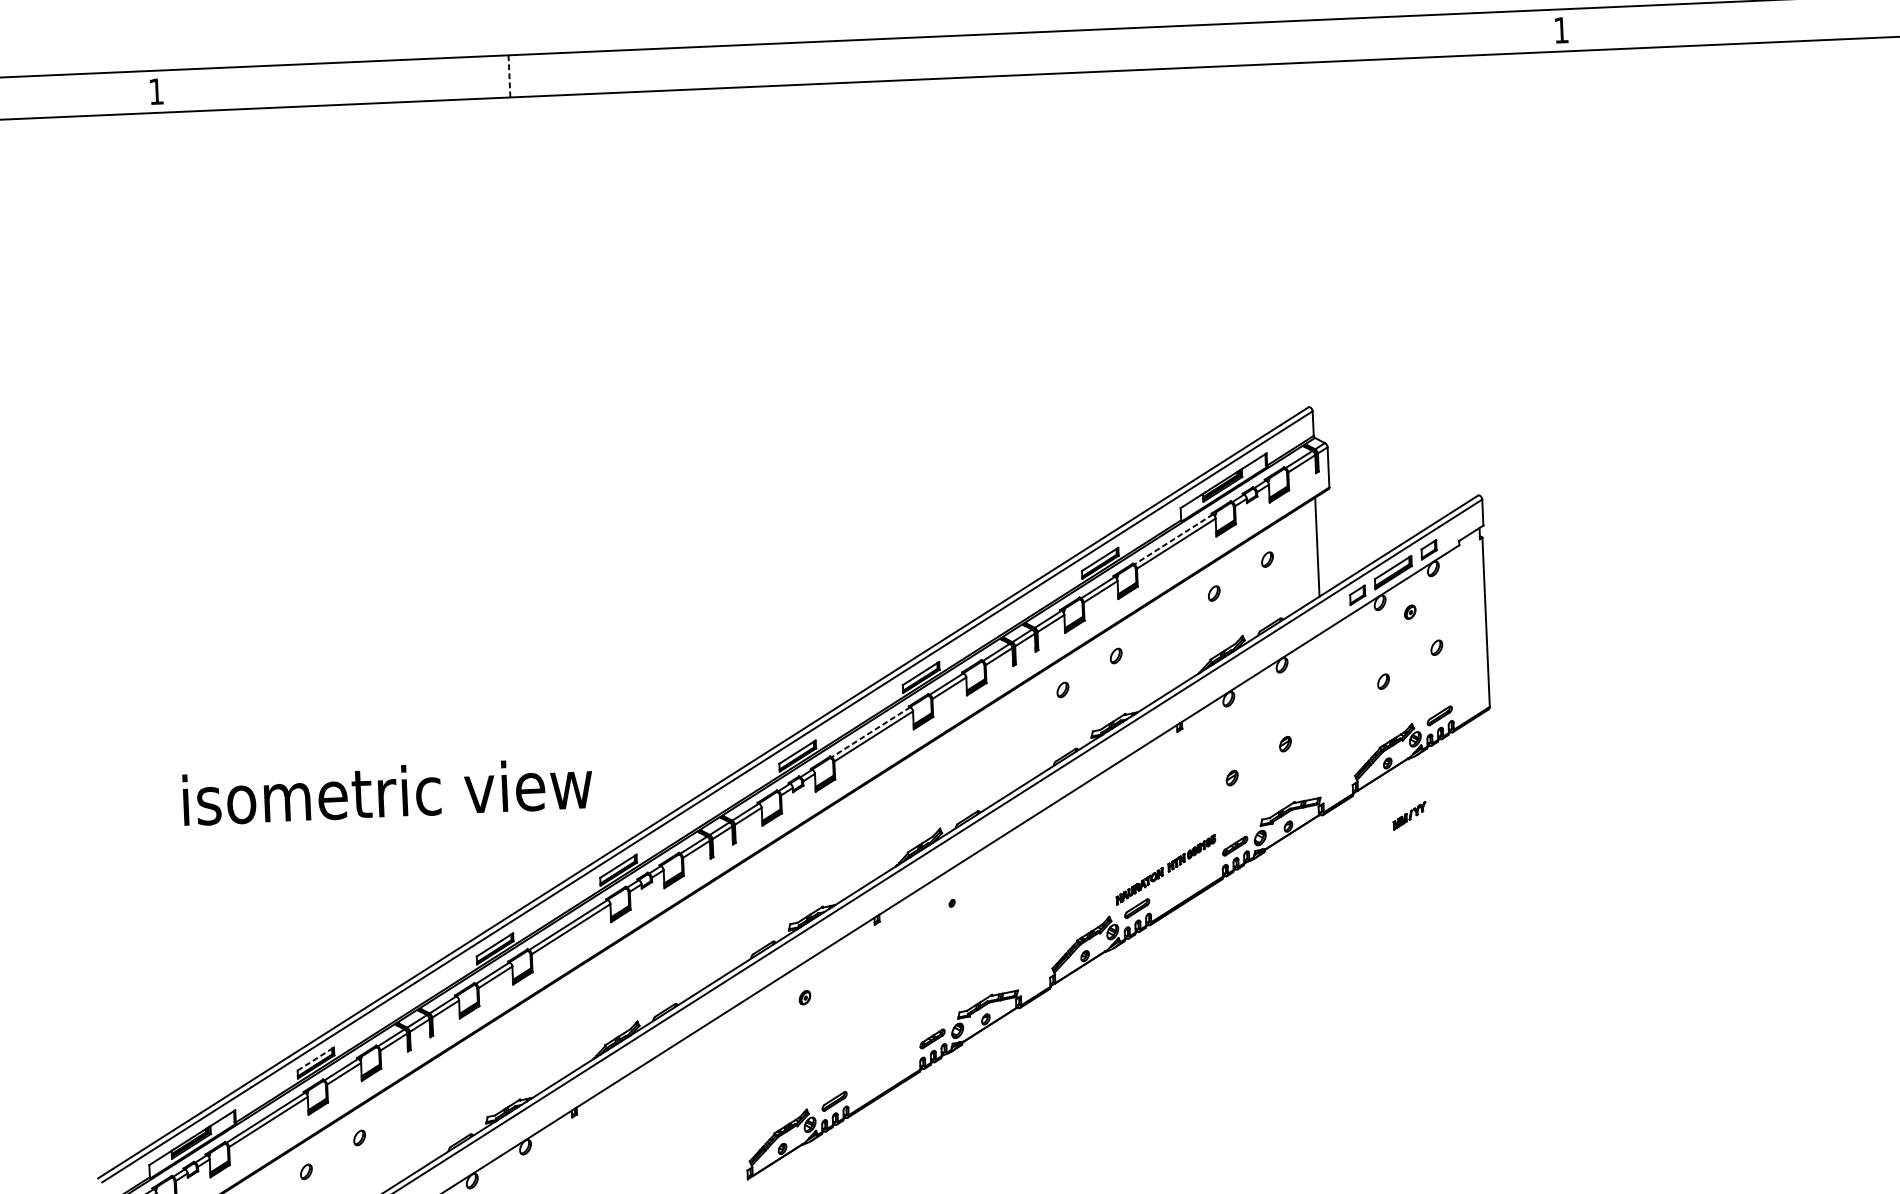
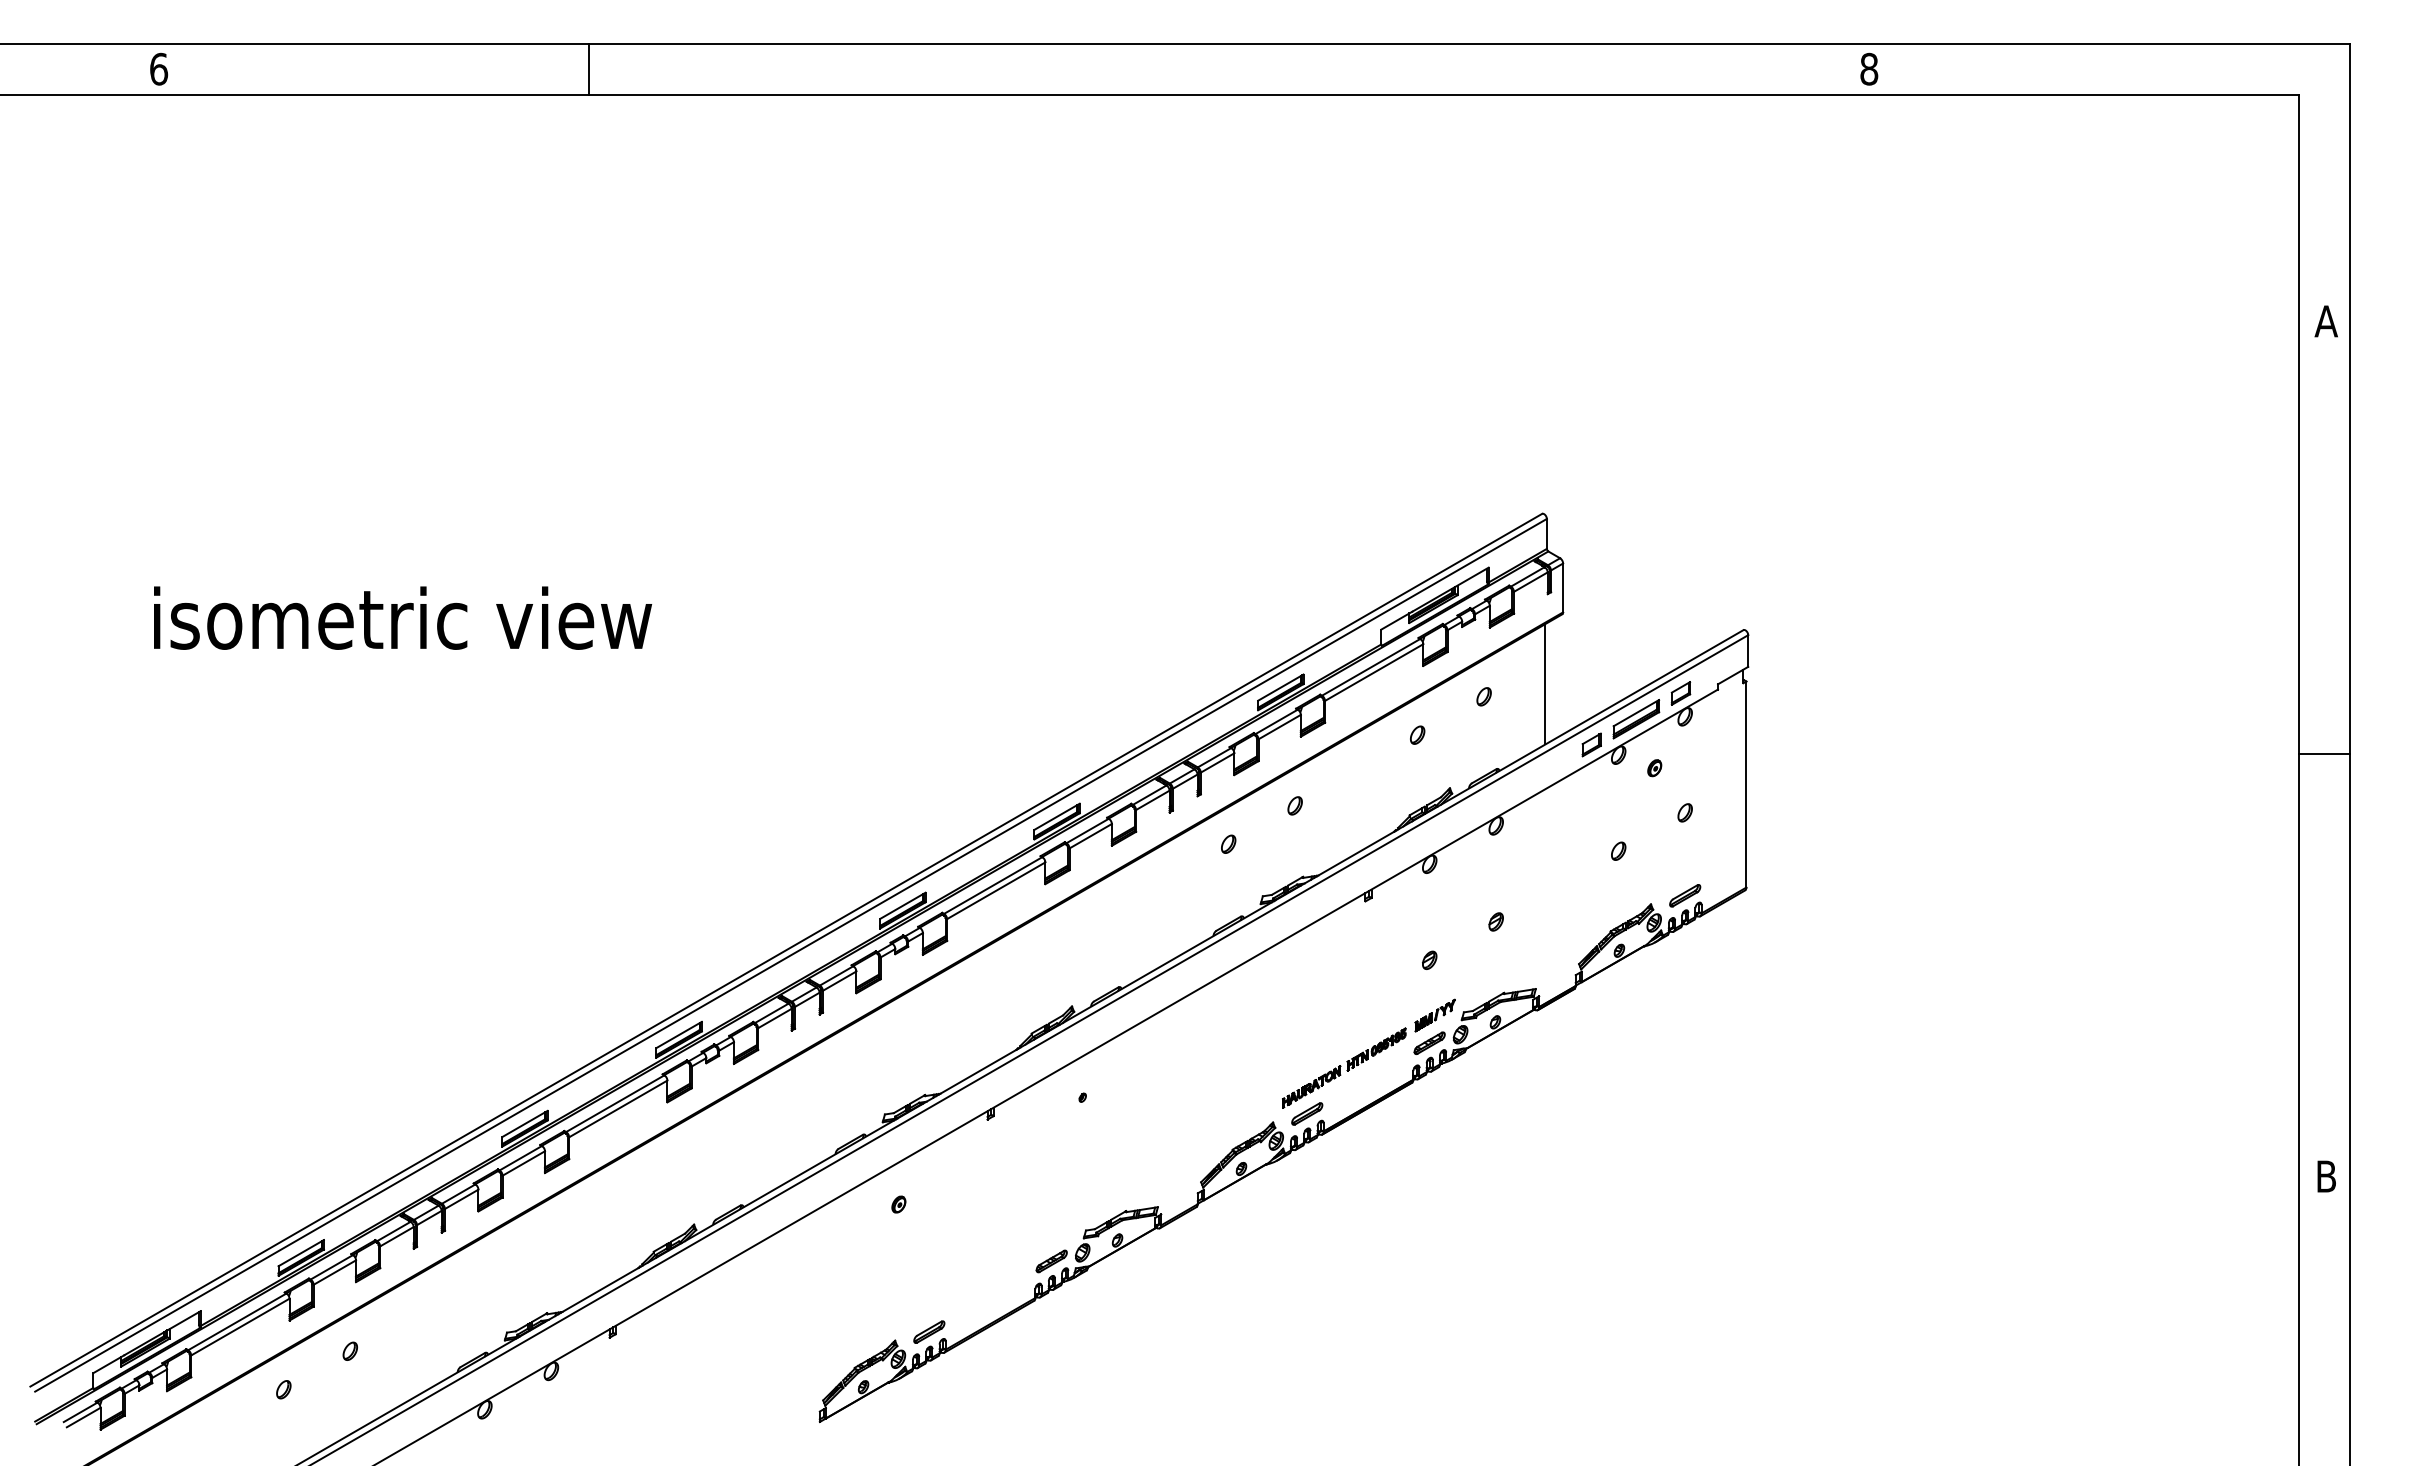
text: (1561, 29) -> (1869, 68), 1 -> 8
line: (509, 76) -> (588, 69), dashed -> solid
text: (156, 91) -> (159, 68), 1 -> 6
line: (1173, 539) -> (1371, 667), dashed -> solid
line: (871, 732) -> (993, 885), dashed -> solid
text: (388, 791) -> (403, 617), moved
part: (1409, 815) -> (1434, 1015), moved
line: (316, 1058) -> (301, 1252), dashed -> solid

